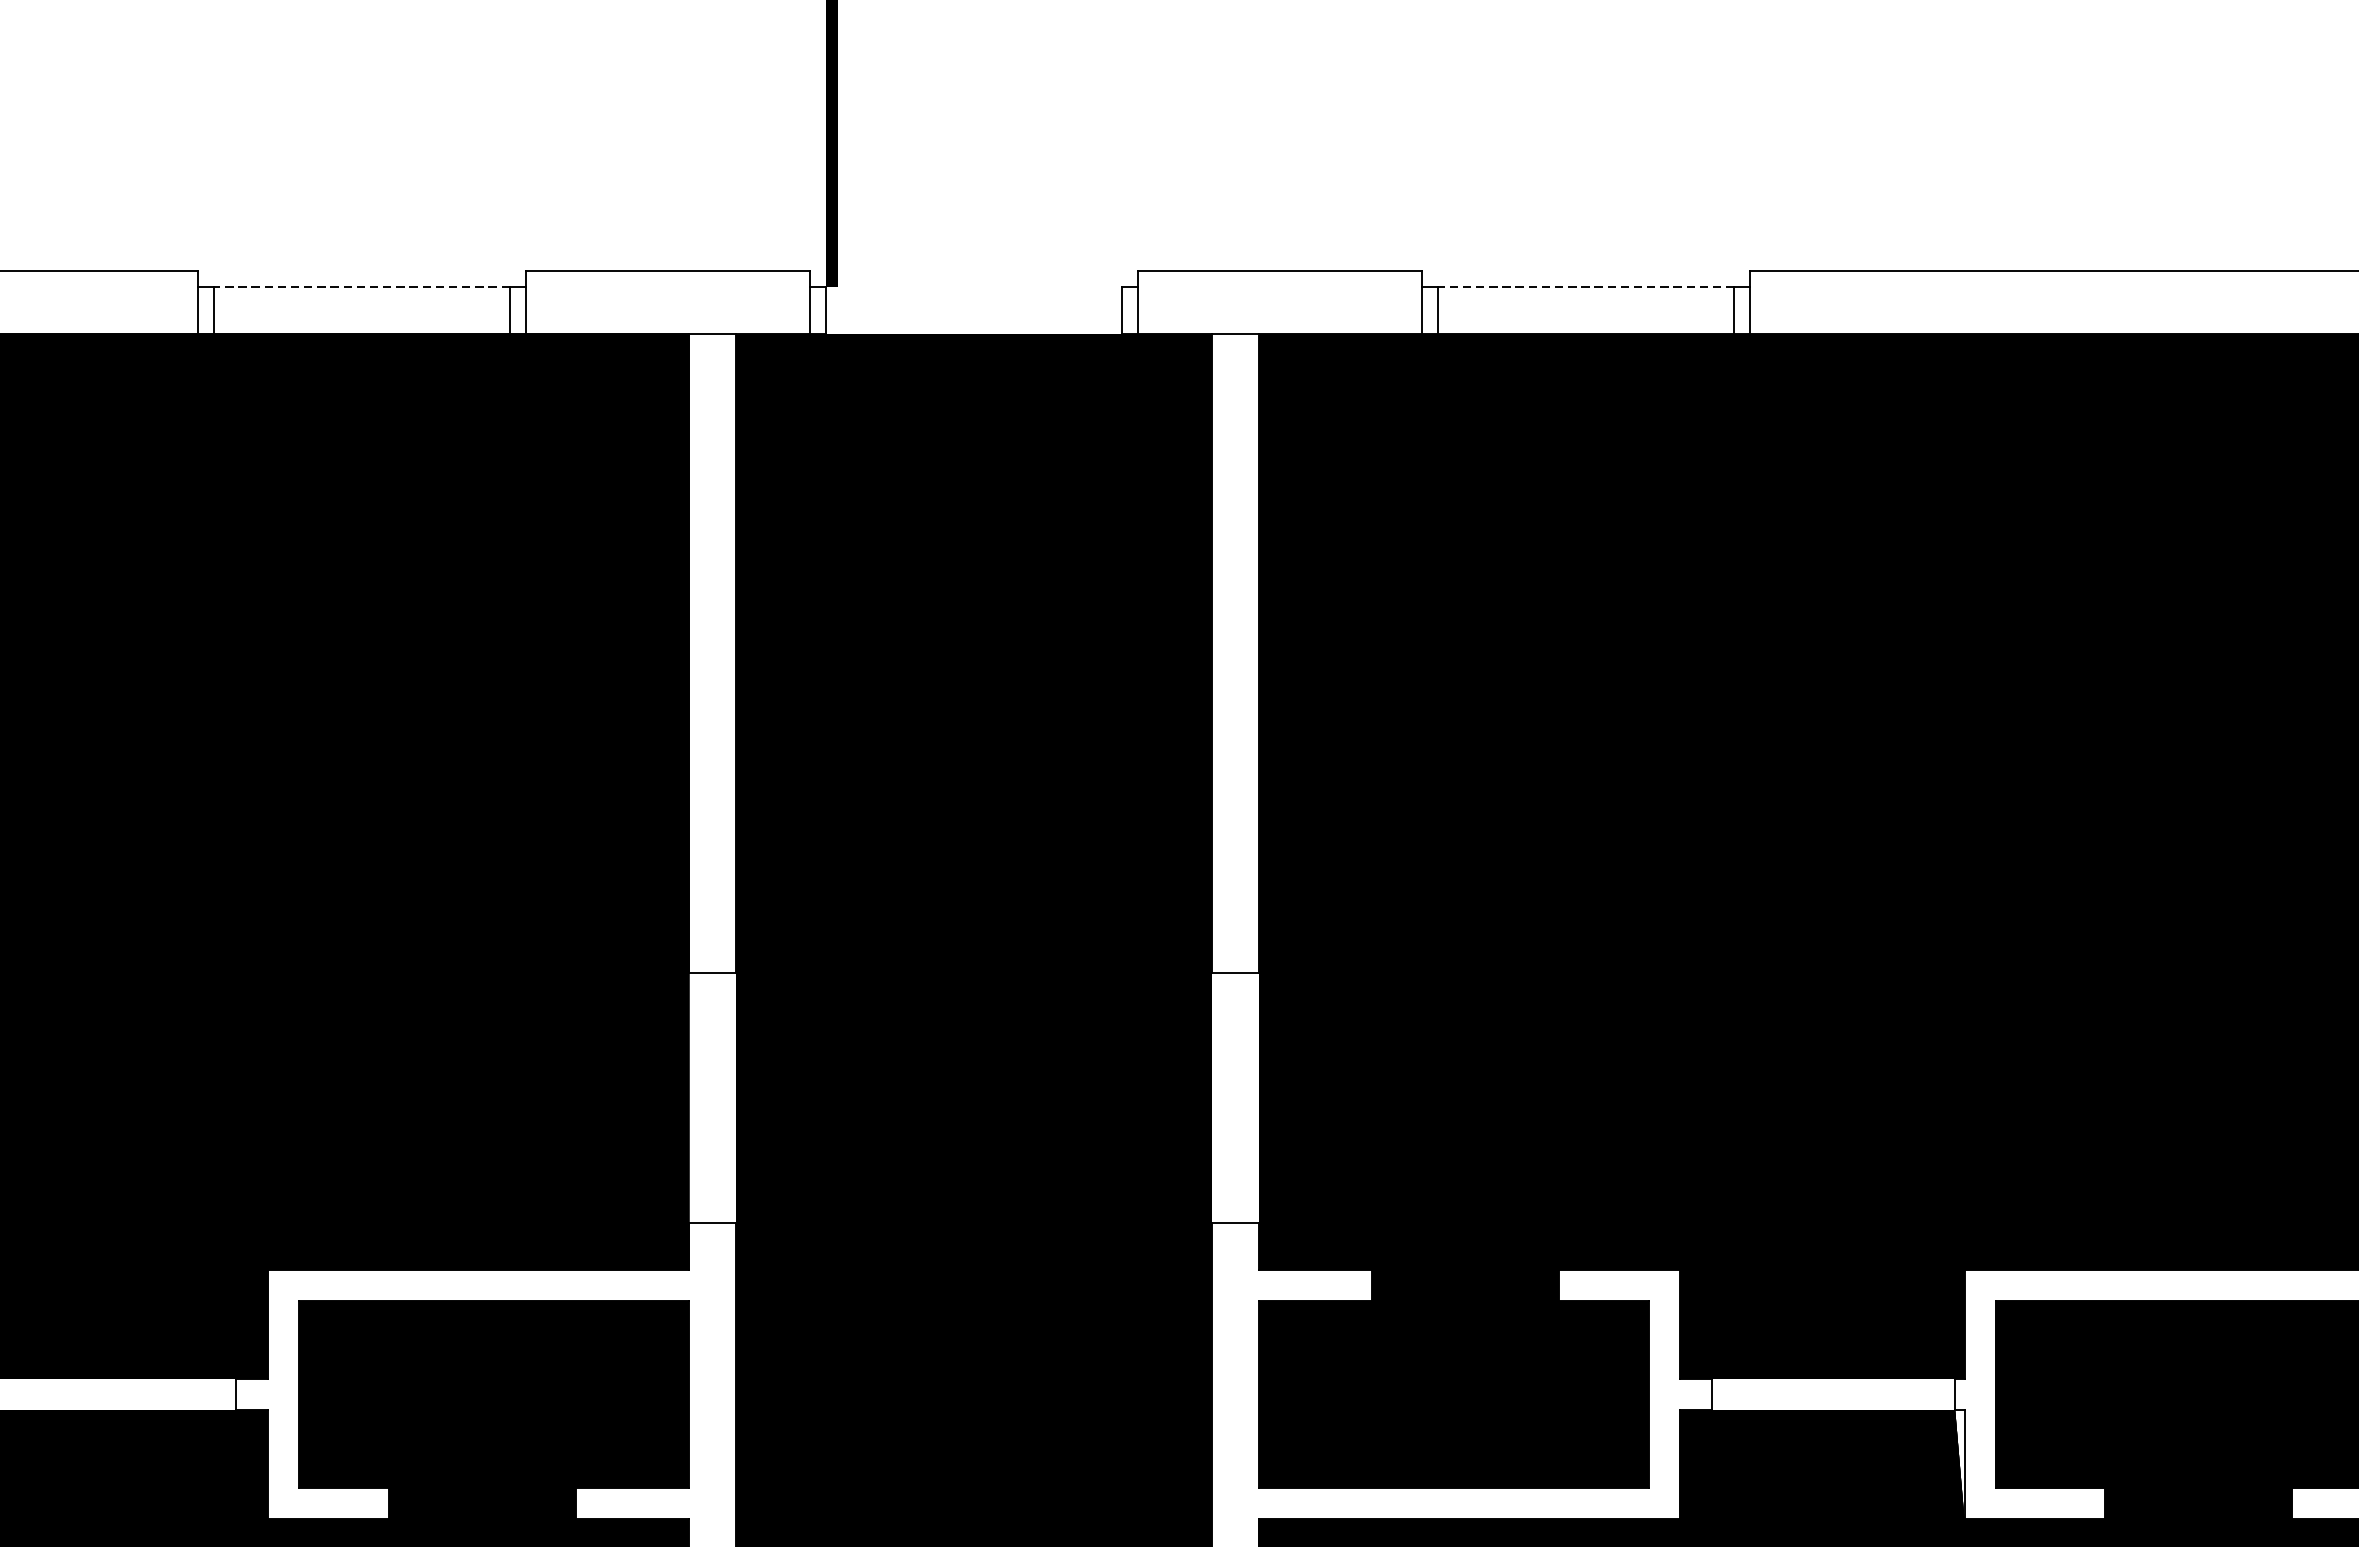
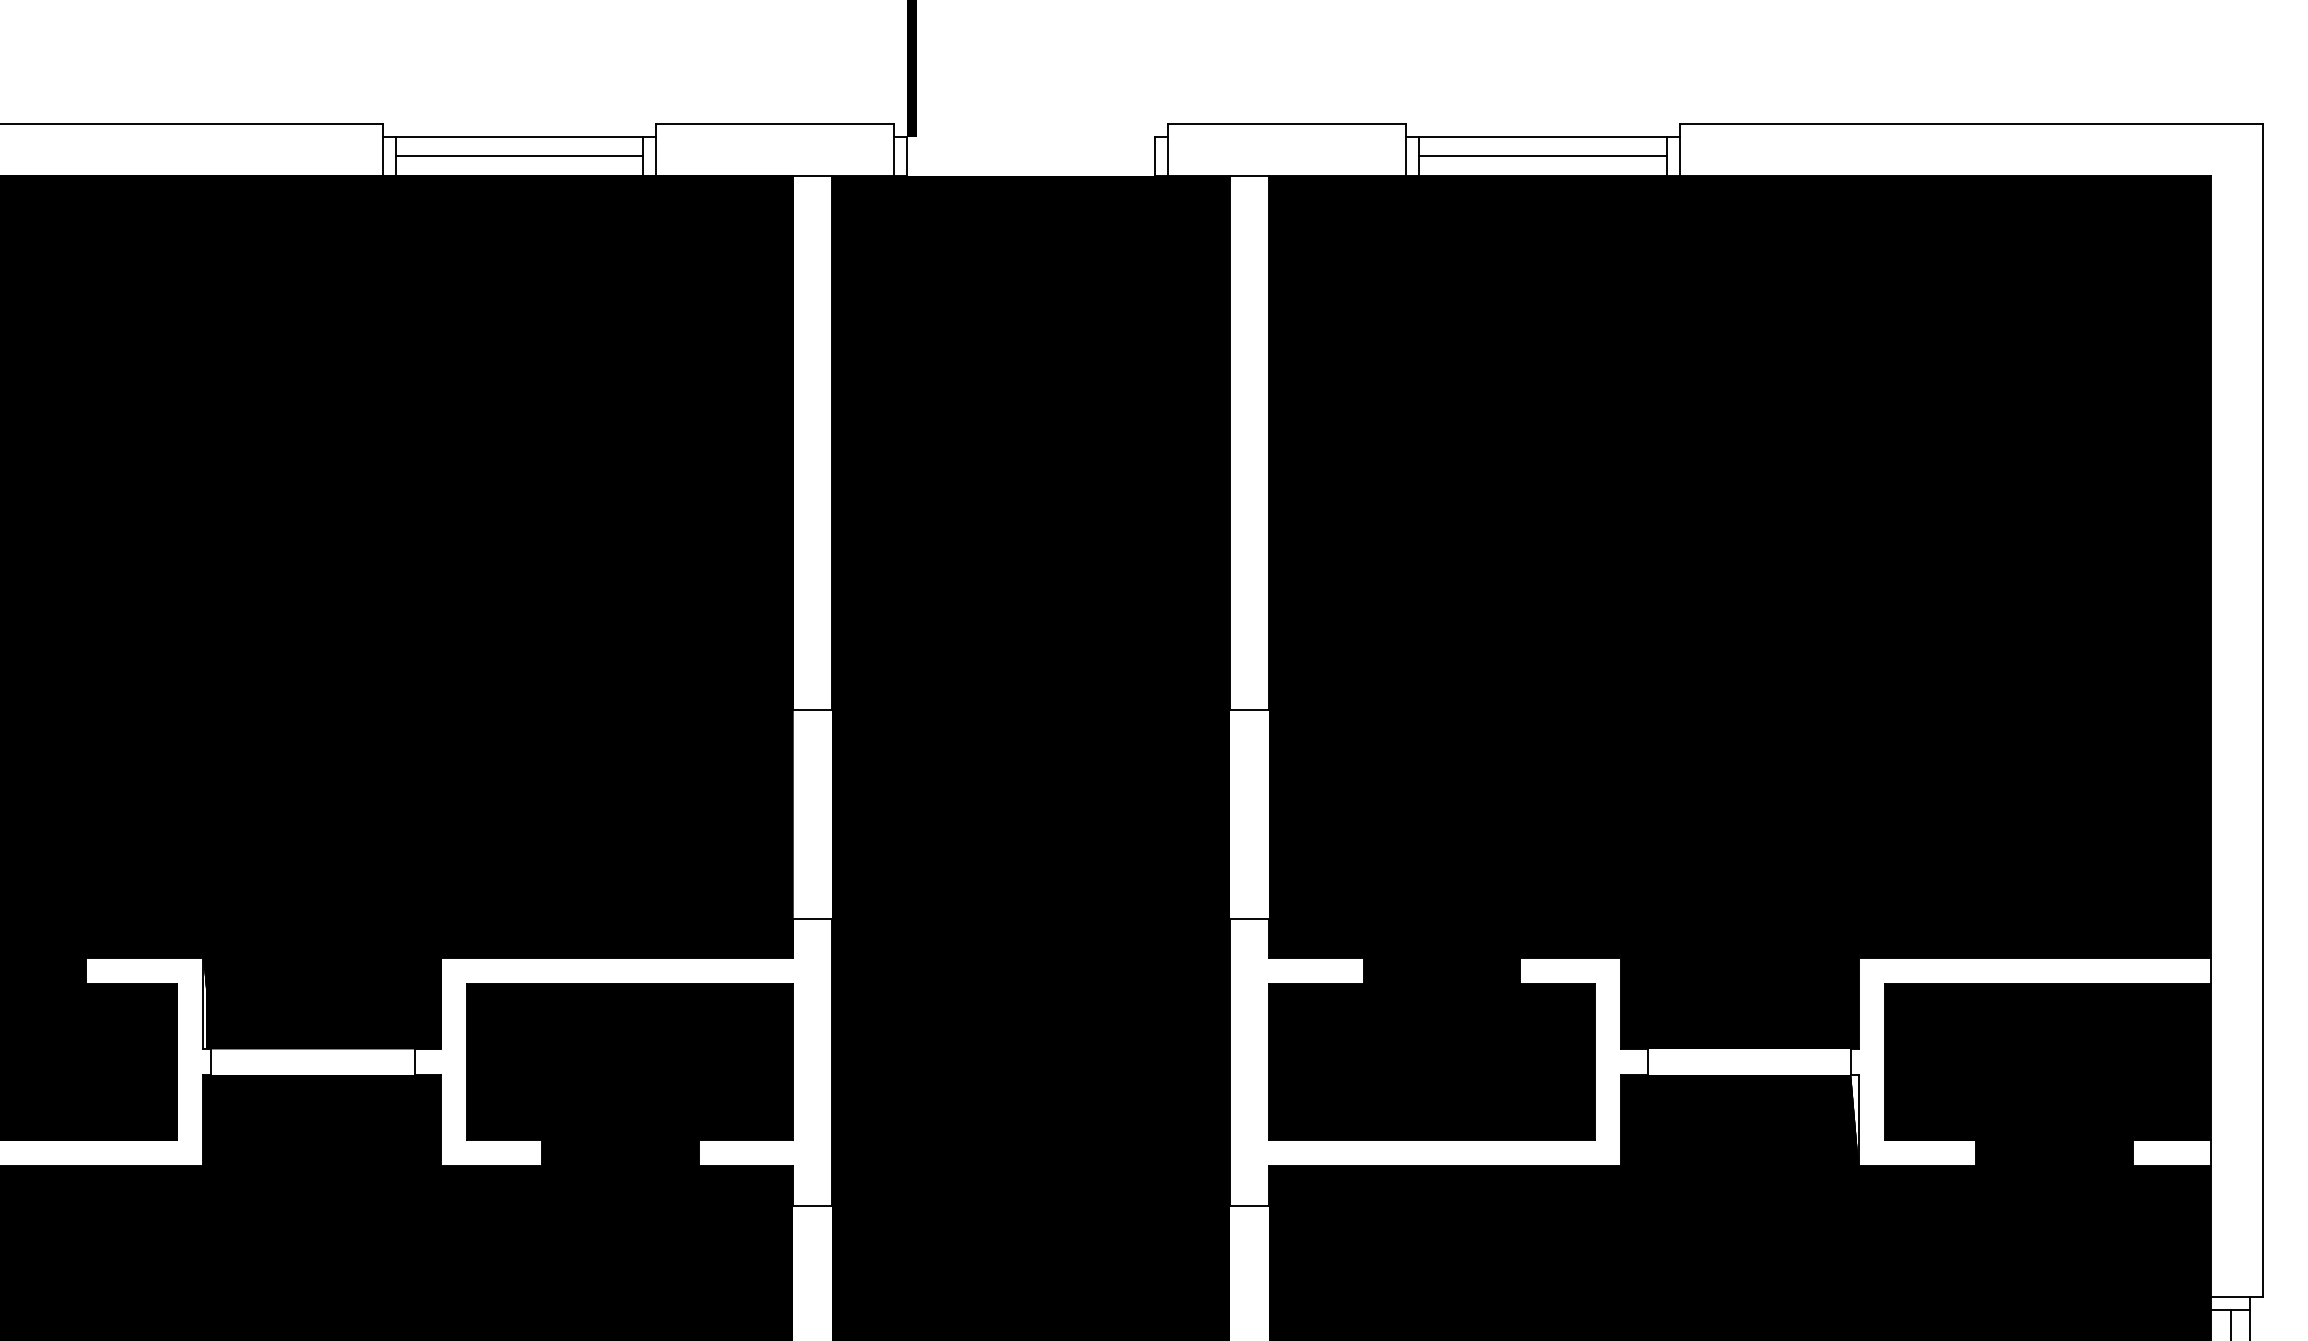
line: (361, 286) -> (519, 136), dashed -> solid
line: (1585, 286) -> (1542, 136), dashed -> solid
line: (361, 310) -> (519, 156), added
line: (1585, 310) -> (1542, 156), added

